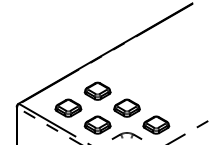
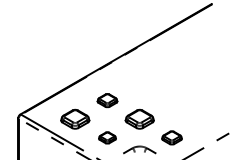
part: (97, 91) -> (107, 100), size x0.7
part: (97, 124) -> (107, 137), size x0.6
part: (155, 124) -> (171, 137), size x0.7

